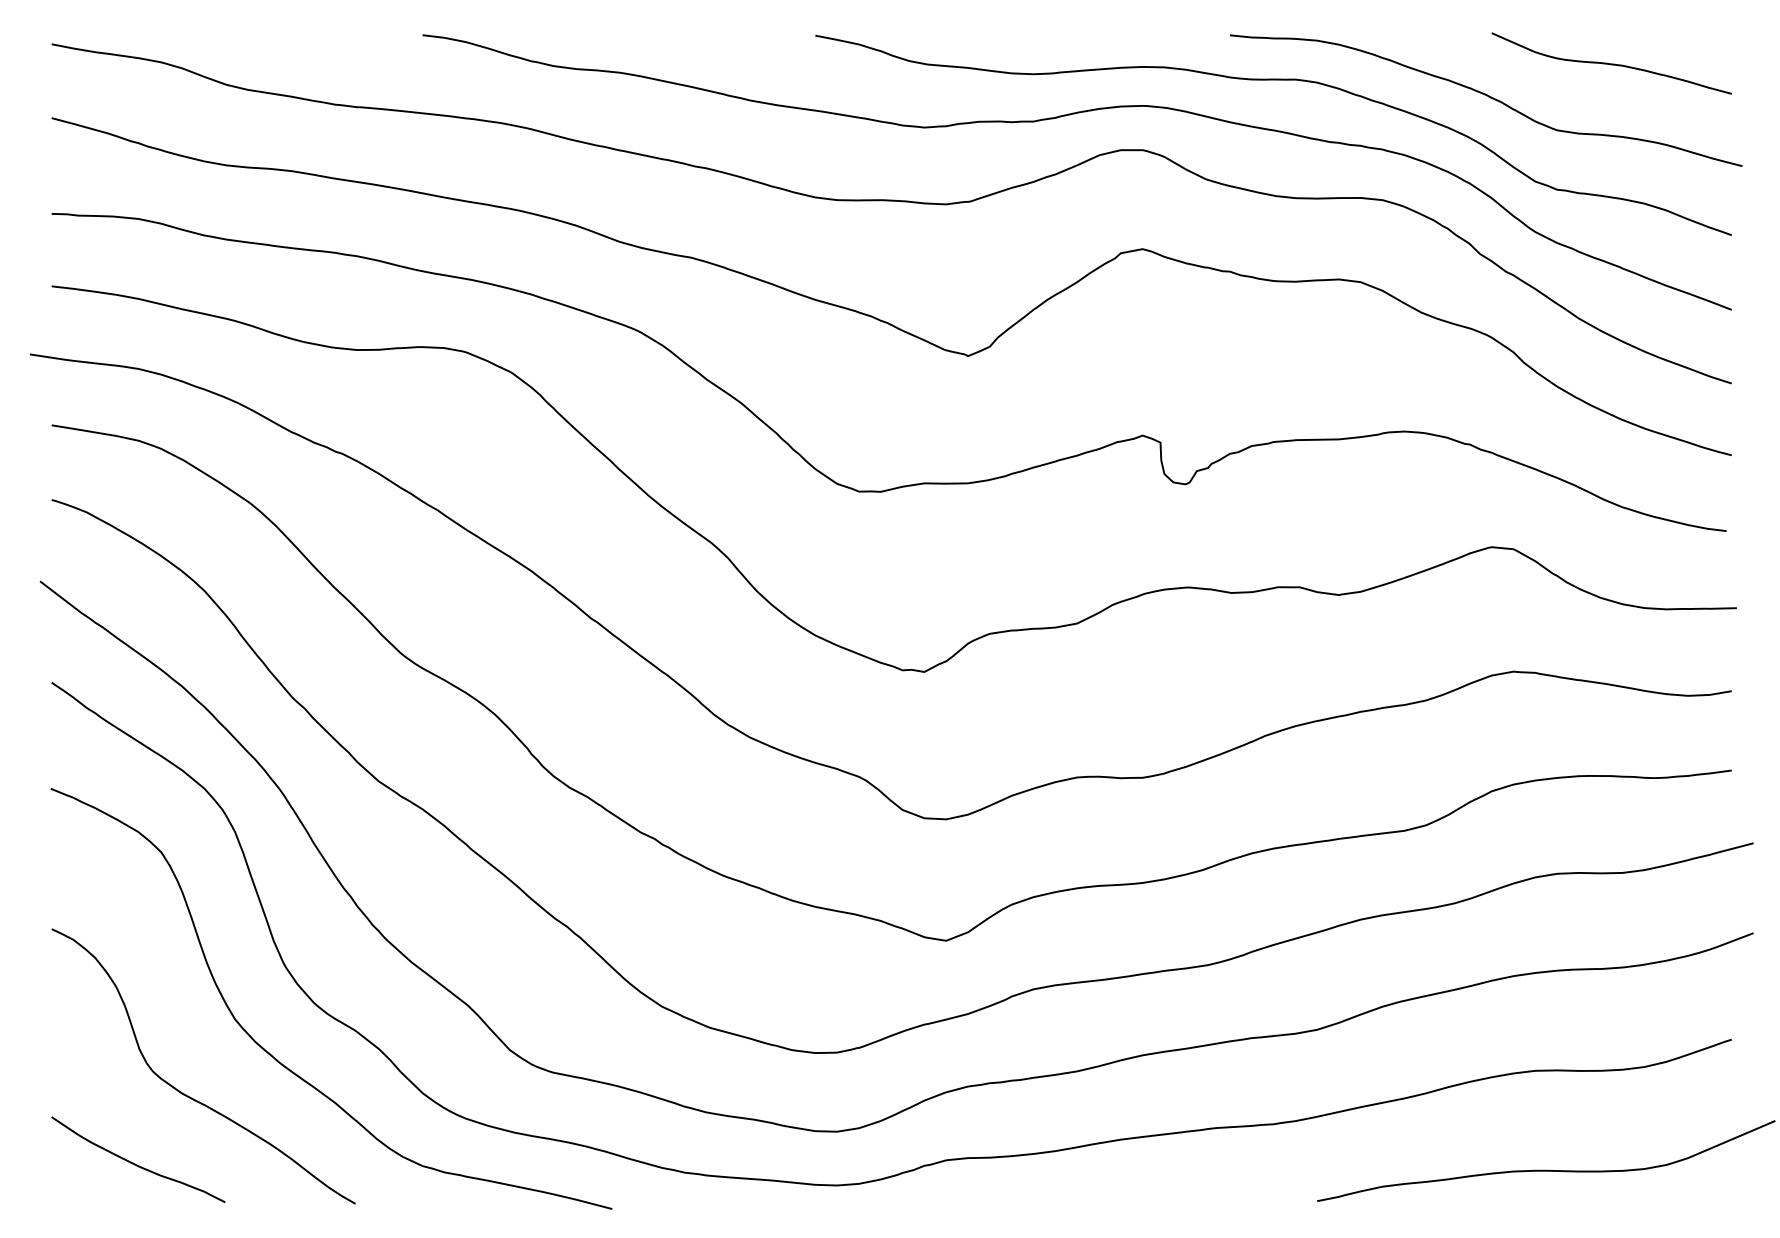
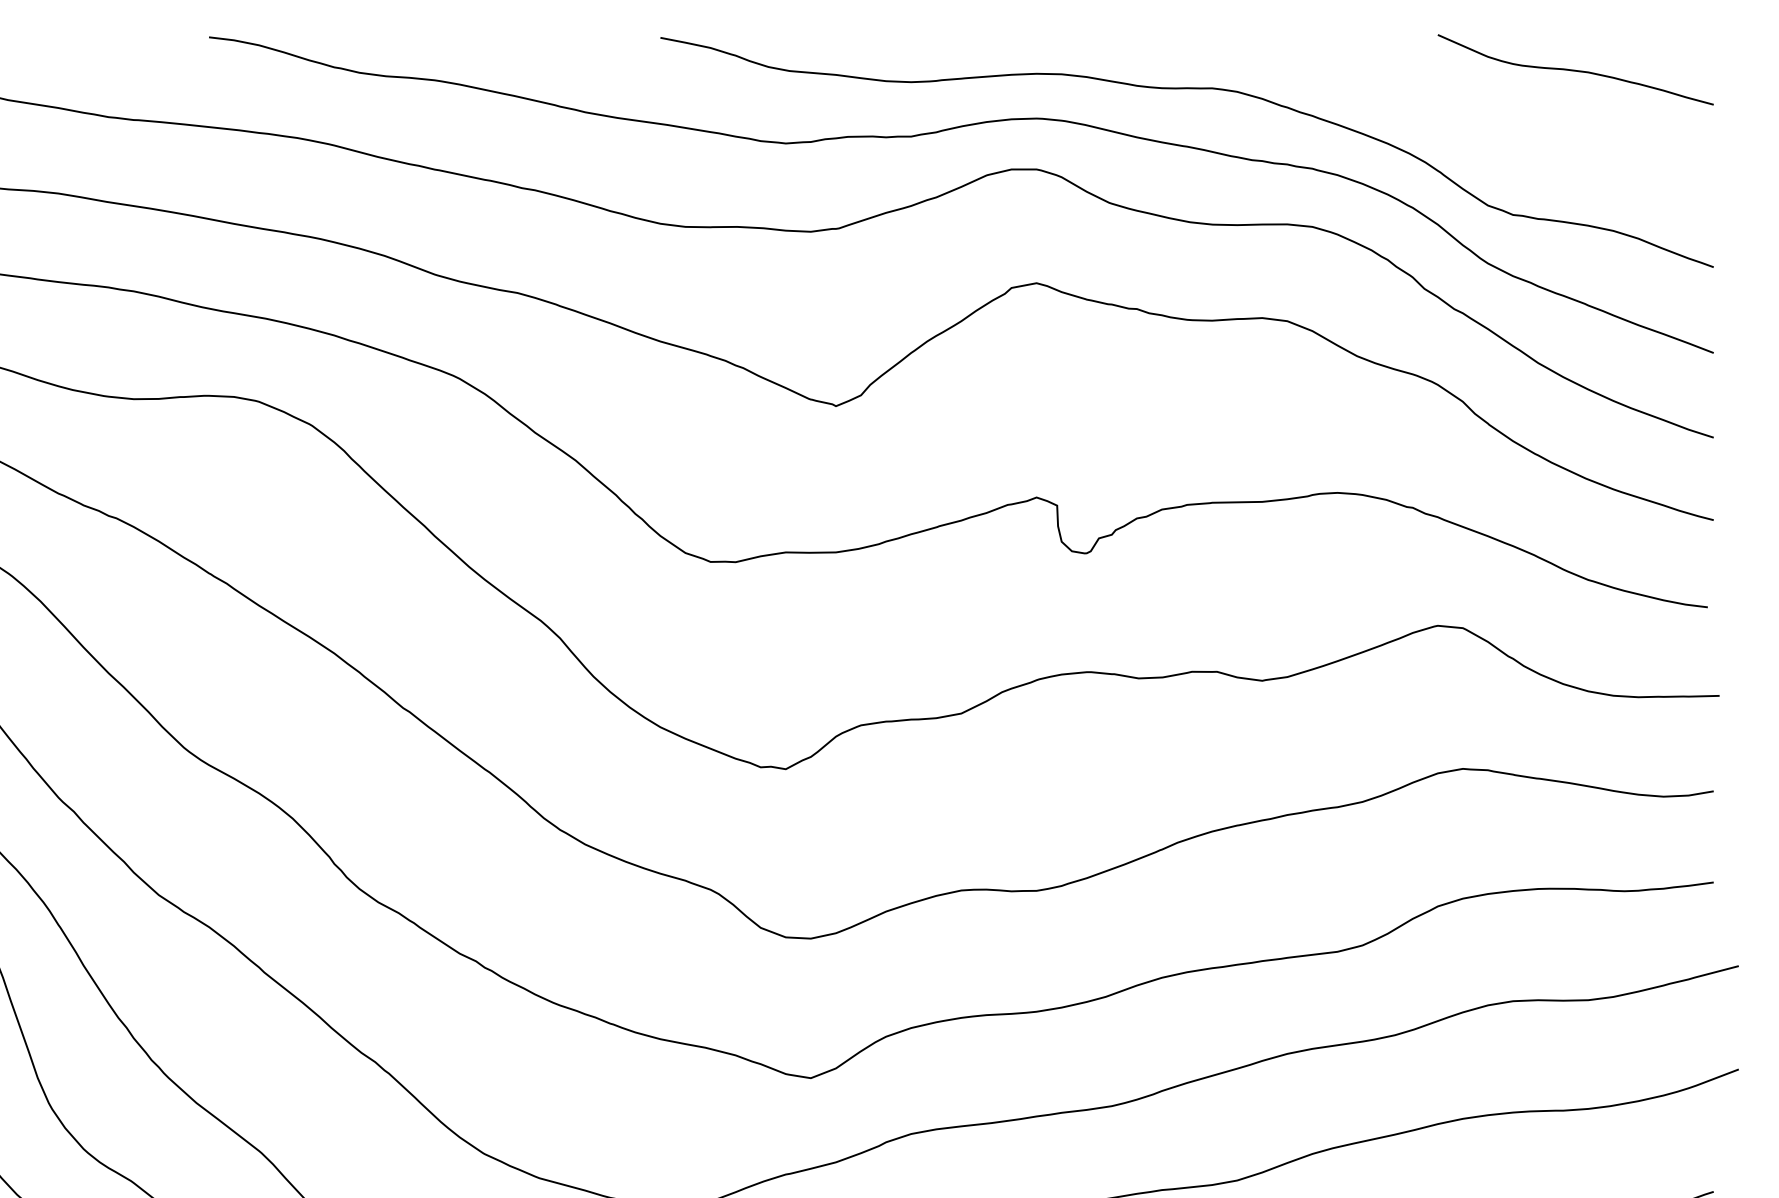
curve: (1488, 97) -> (1434, 108), removed

